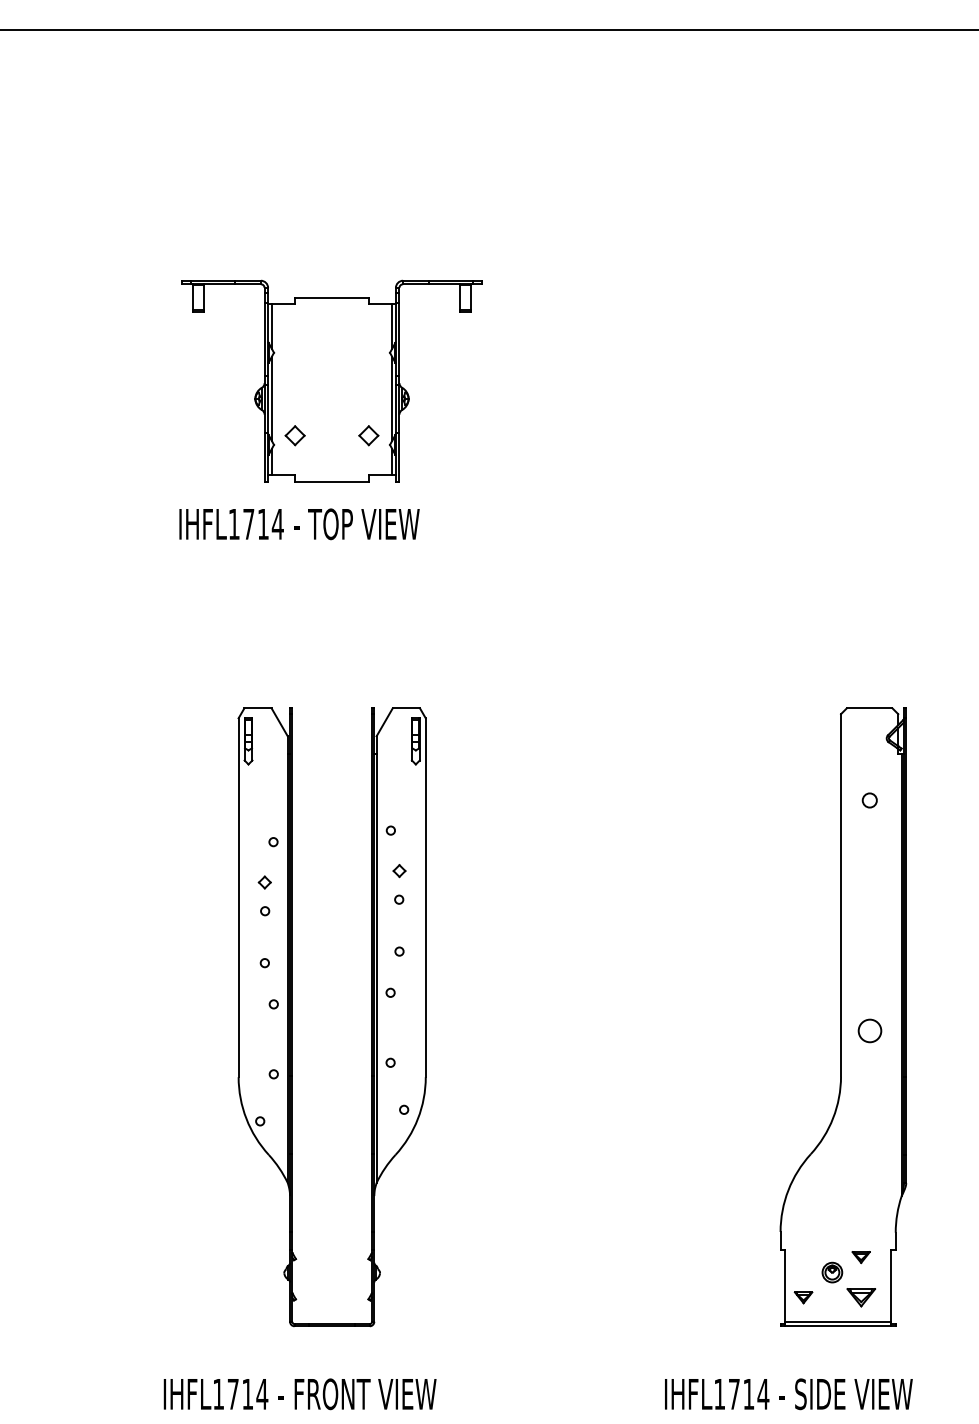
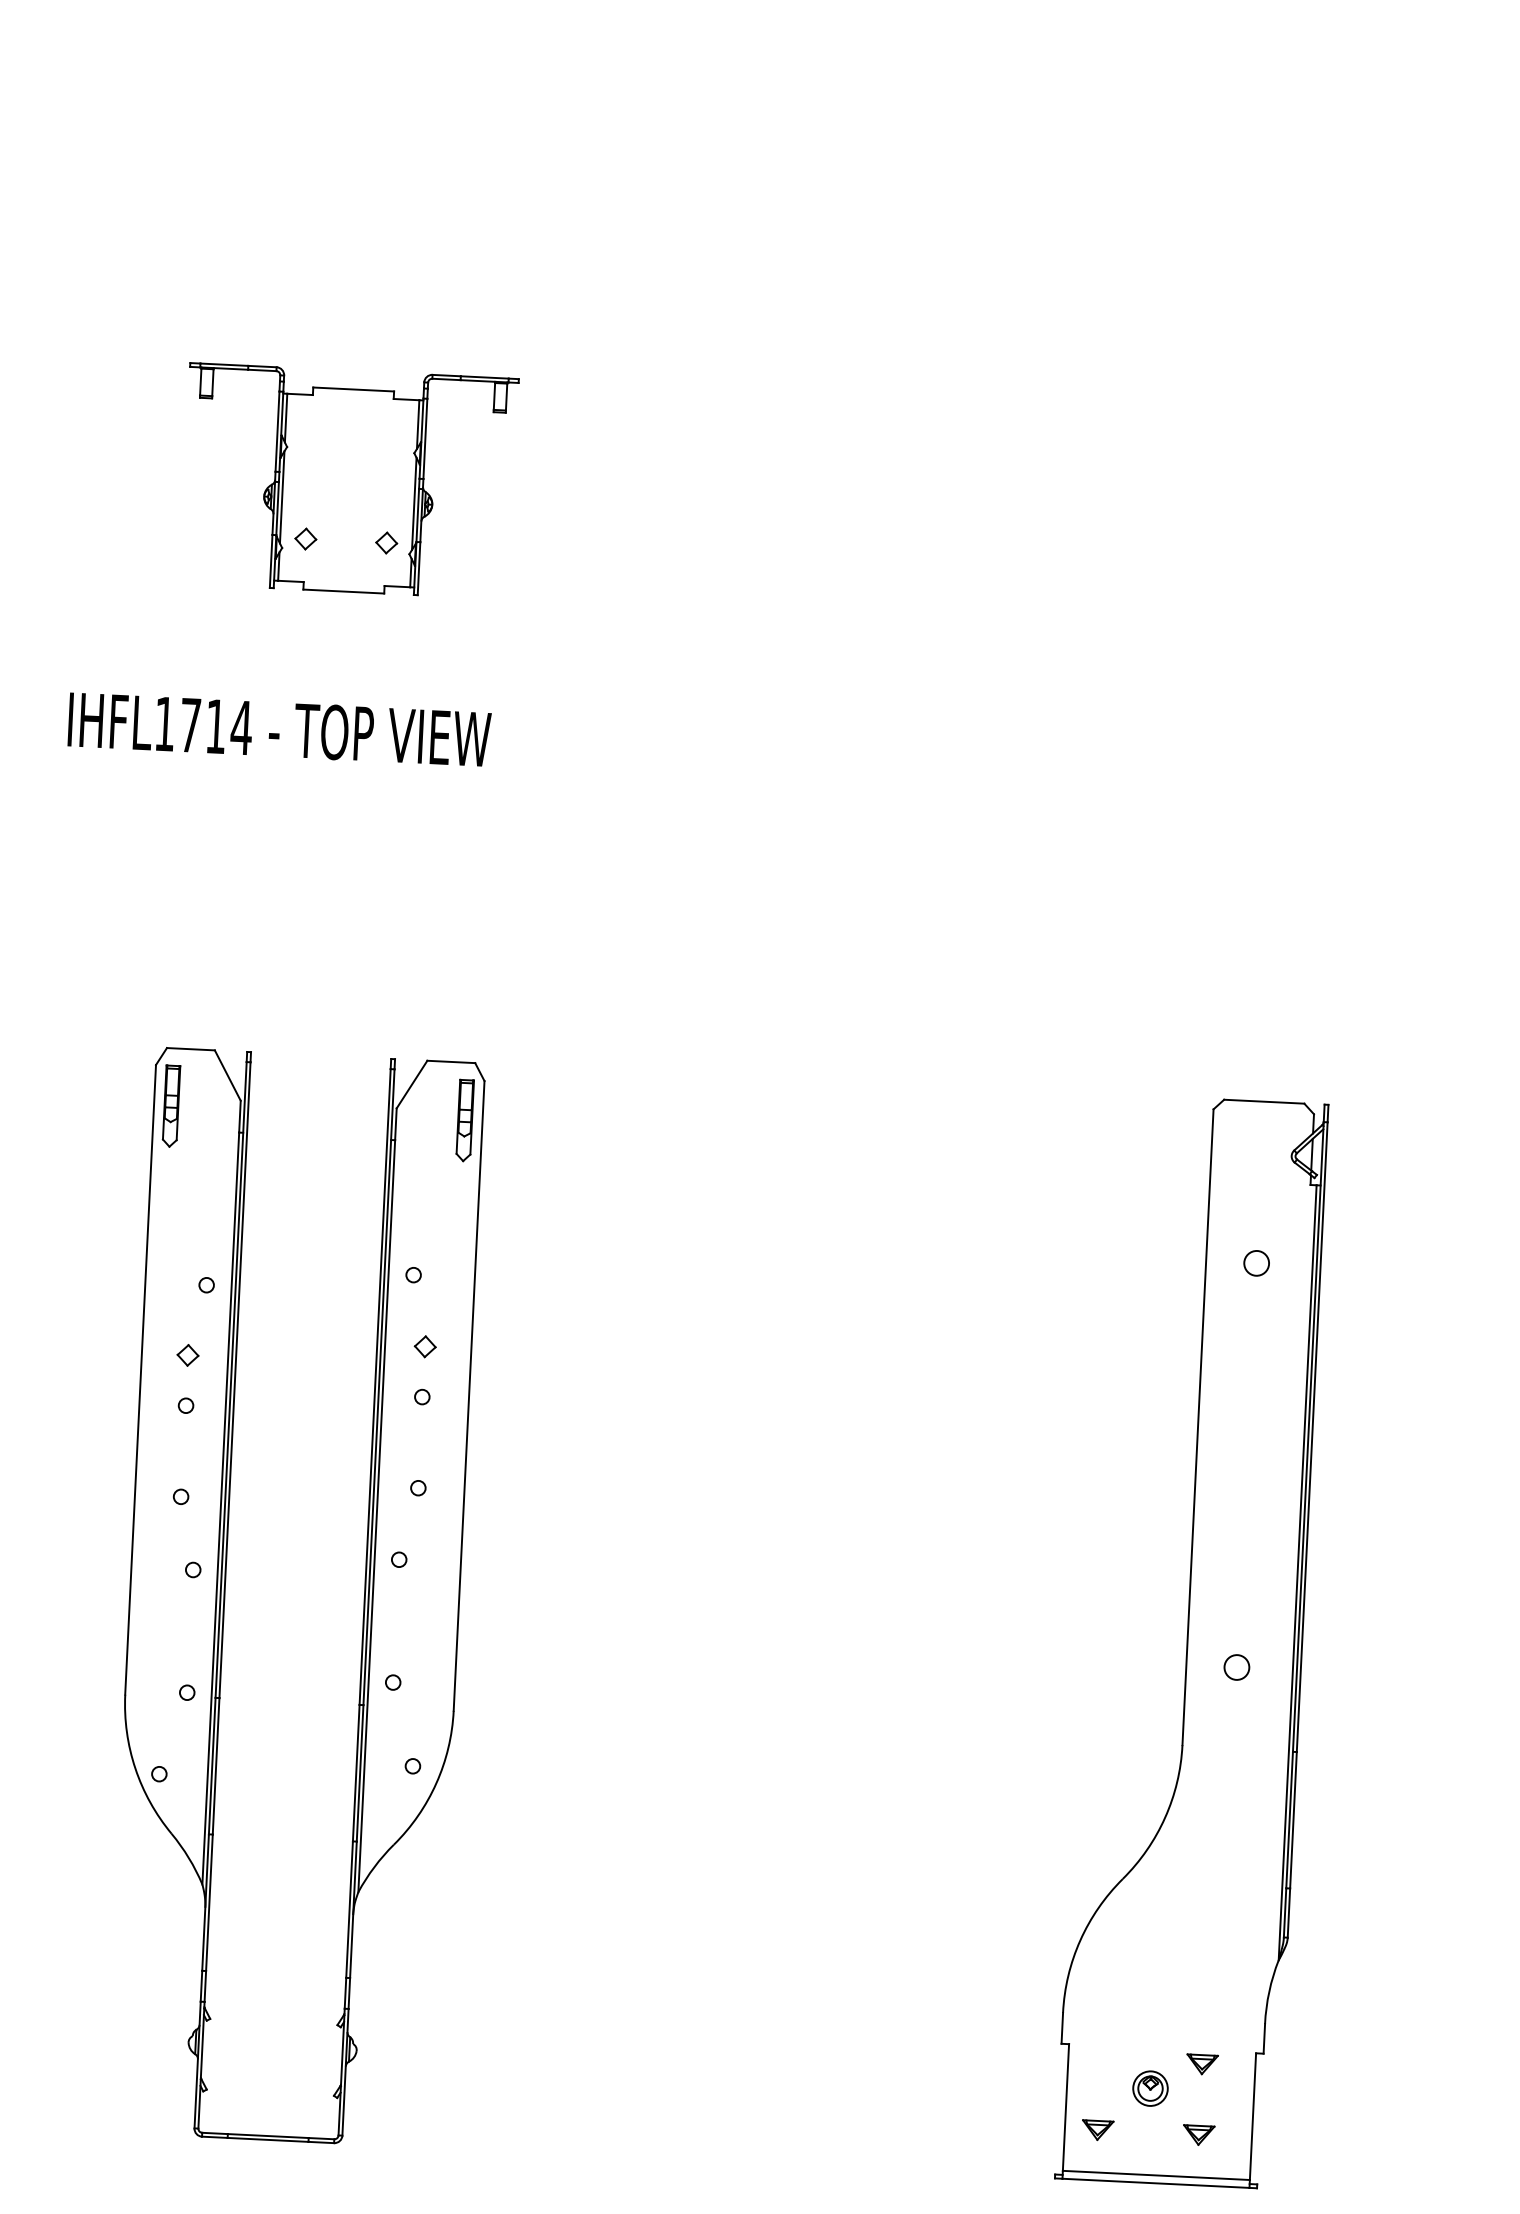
part: (332, 380) -> (349, 480), size x0.62
circle: (869, 1030) -> (1236, 1666), size x0.62
part: (860, 1297) -> (1197, 2134), size x0.62

